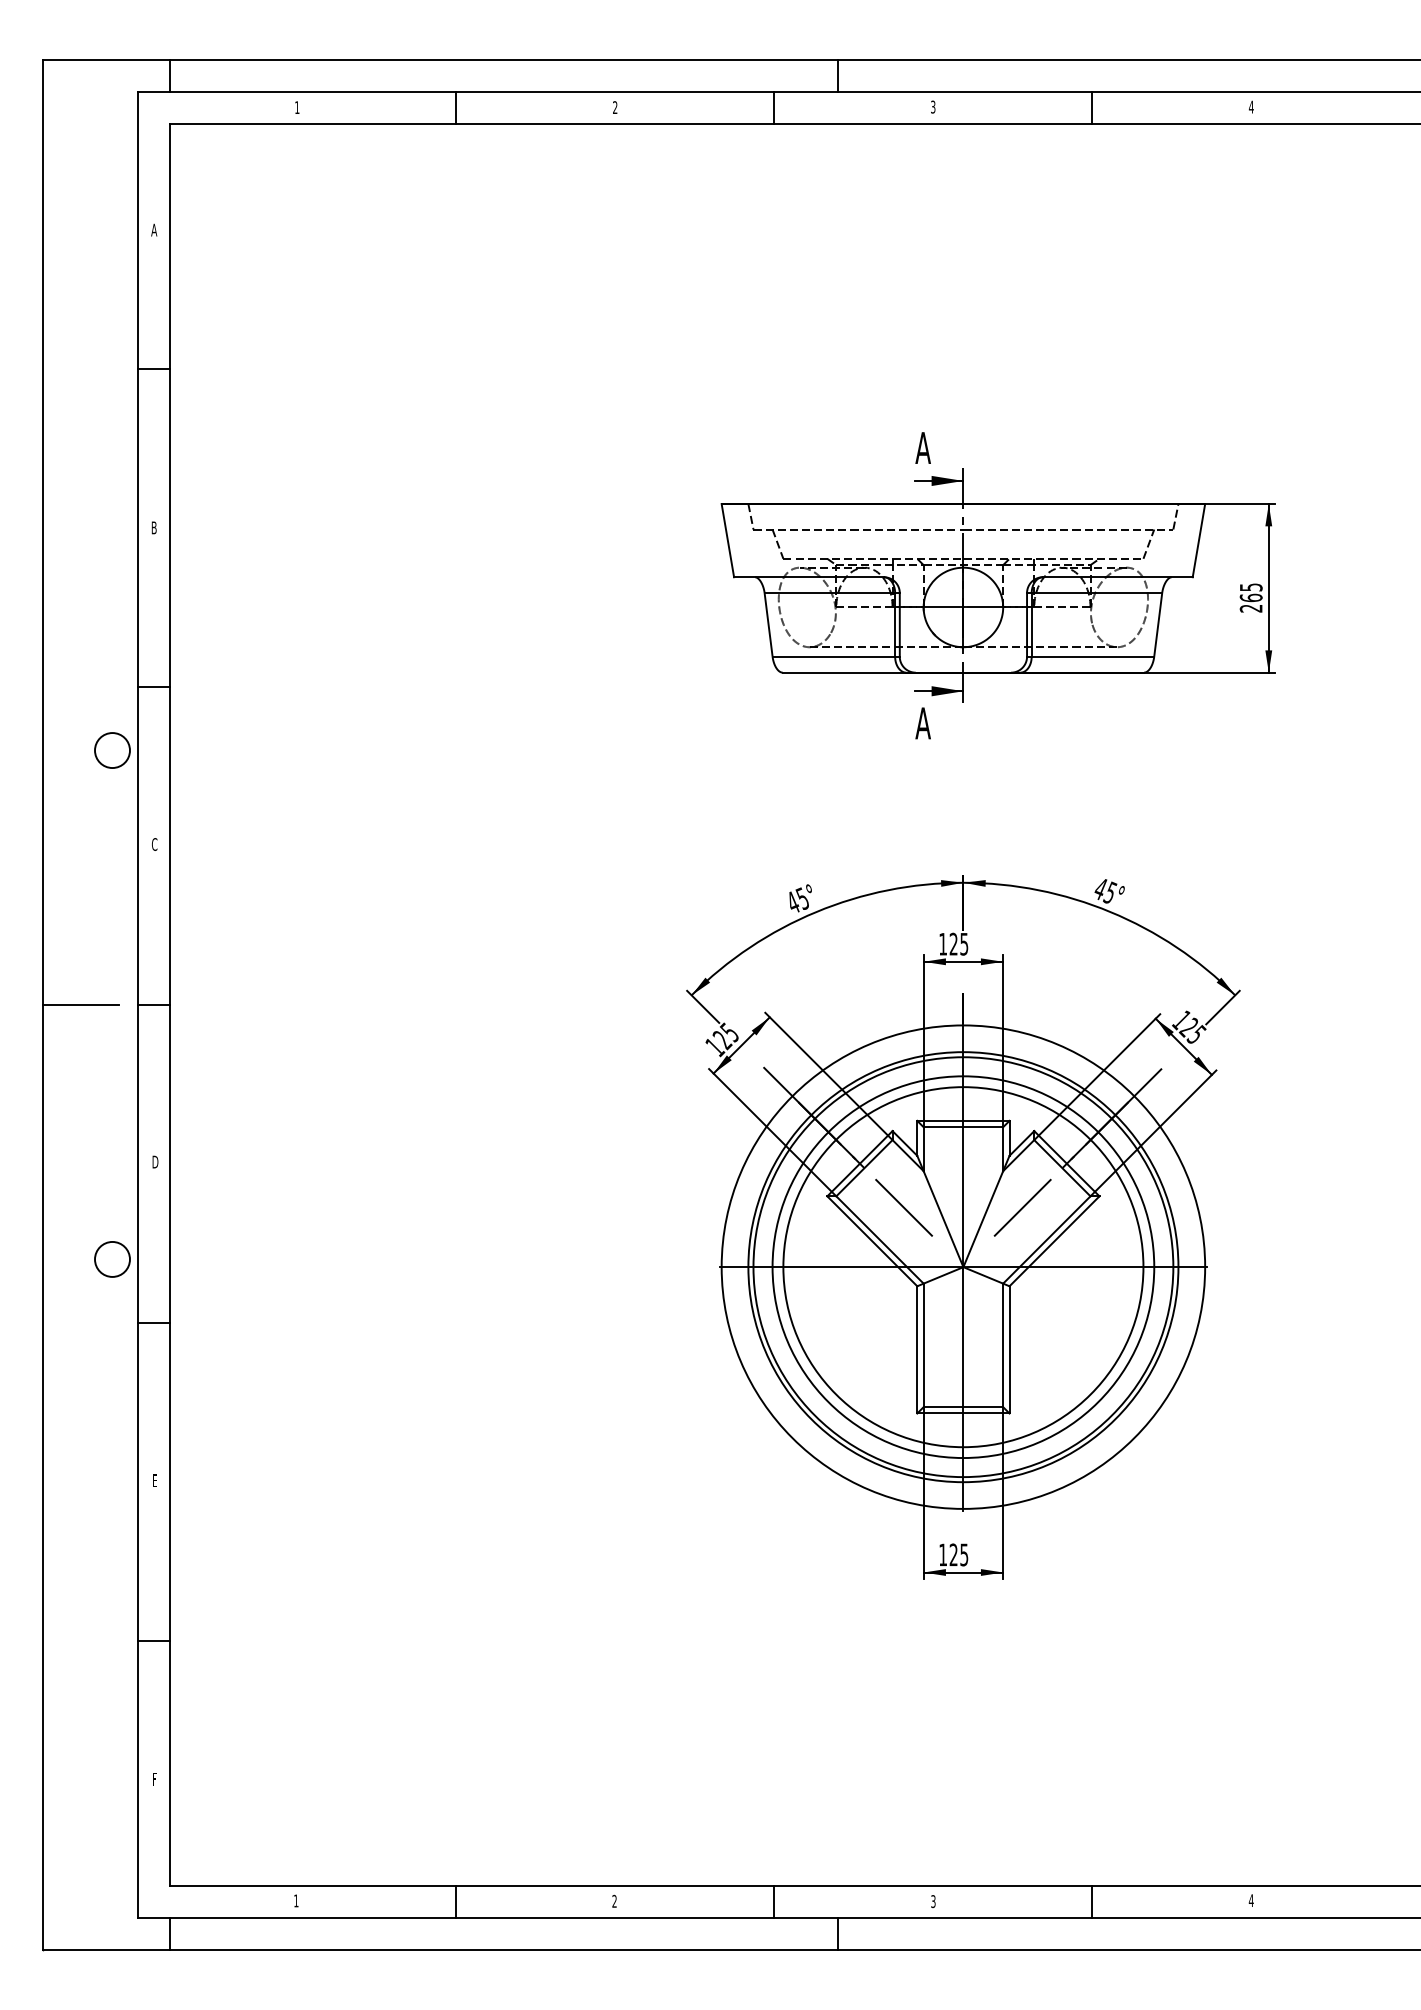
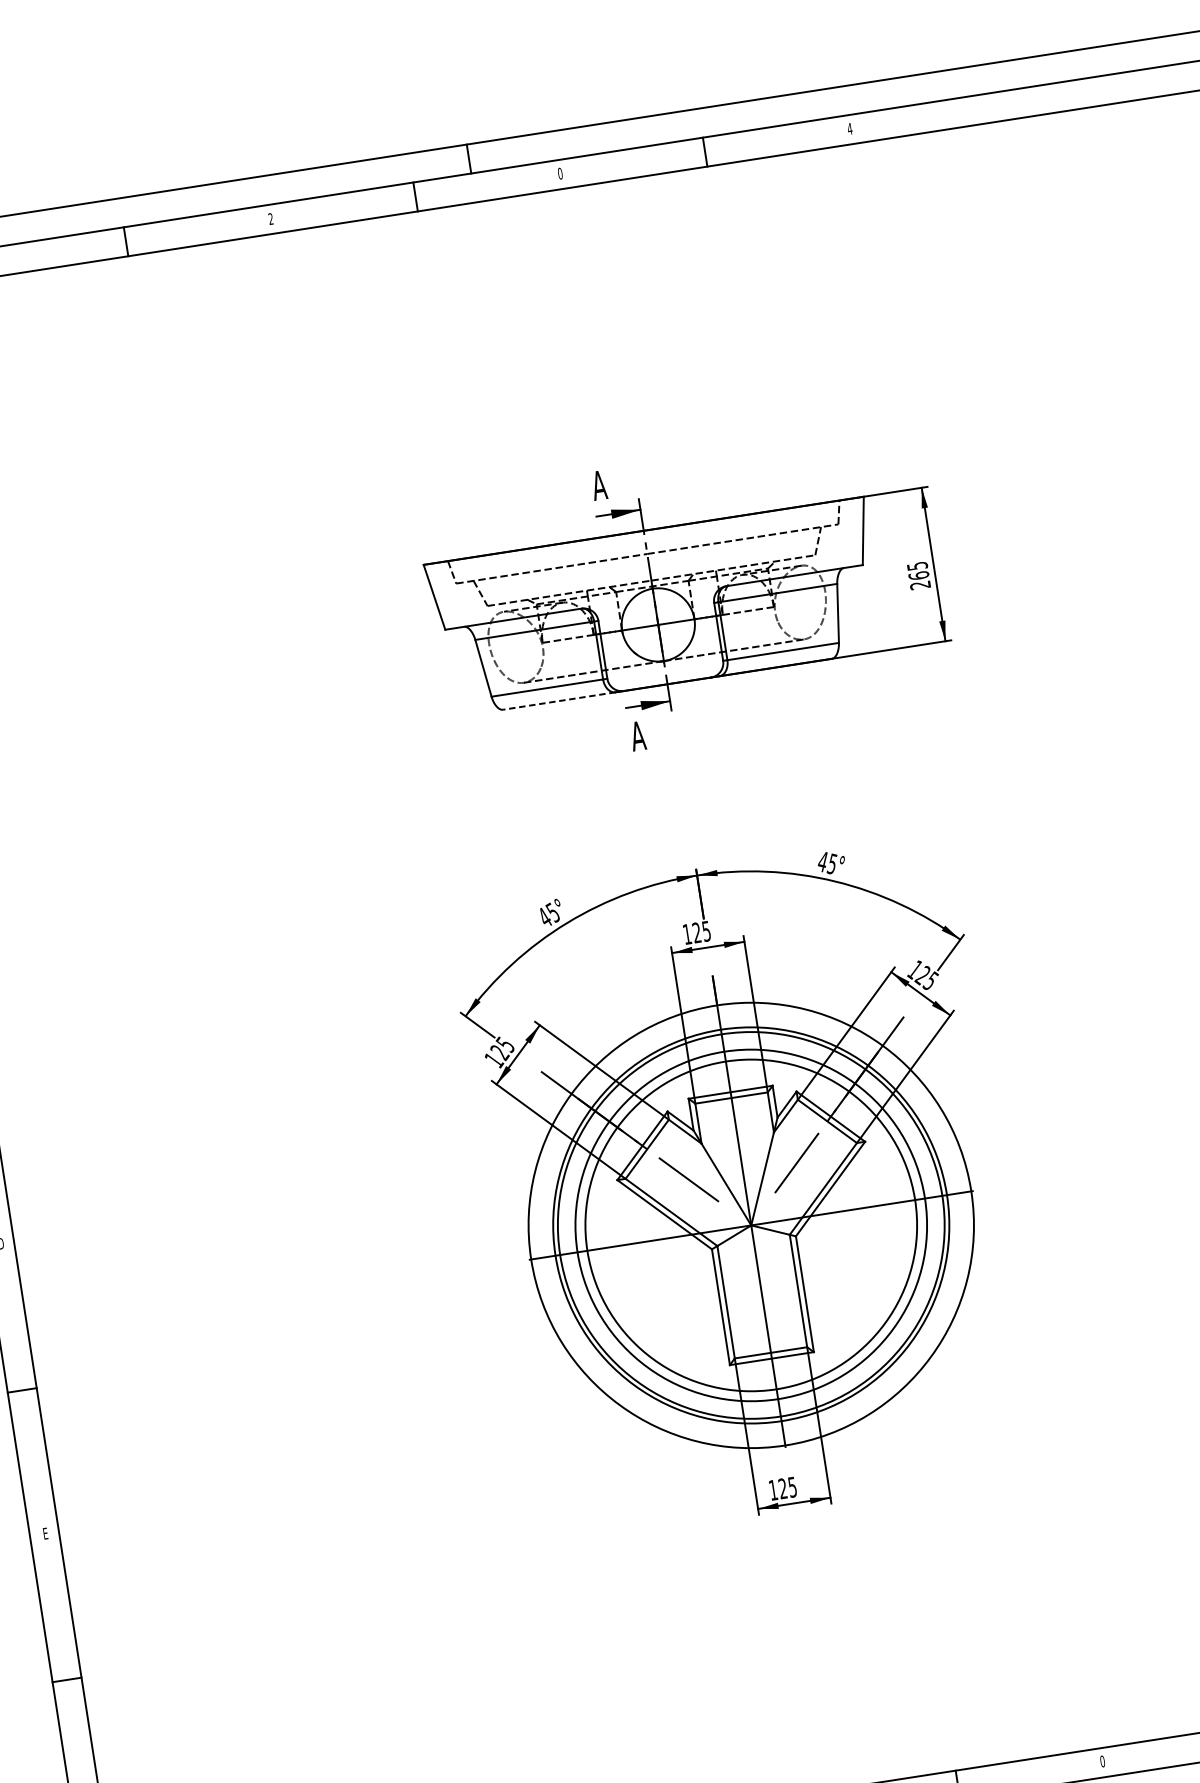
text: (932, 106) -> (559, 173), 3 -> 0
line: (844, 672) -> (559, 700), solid -> dashed
text: (1250, 1900) -> (1101, 1761), 4 -> 0

